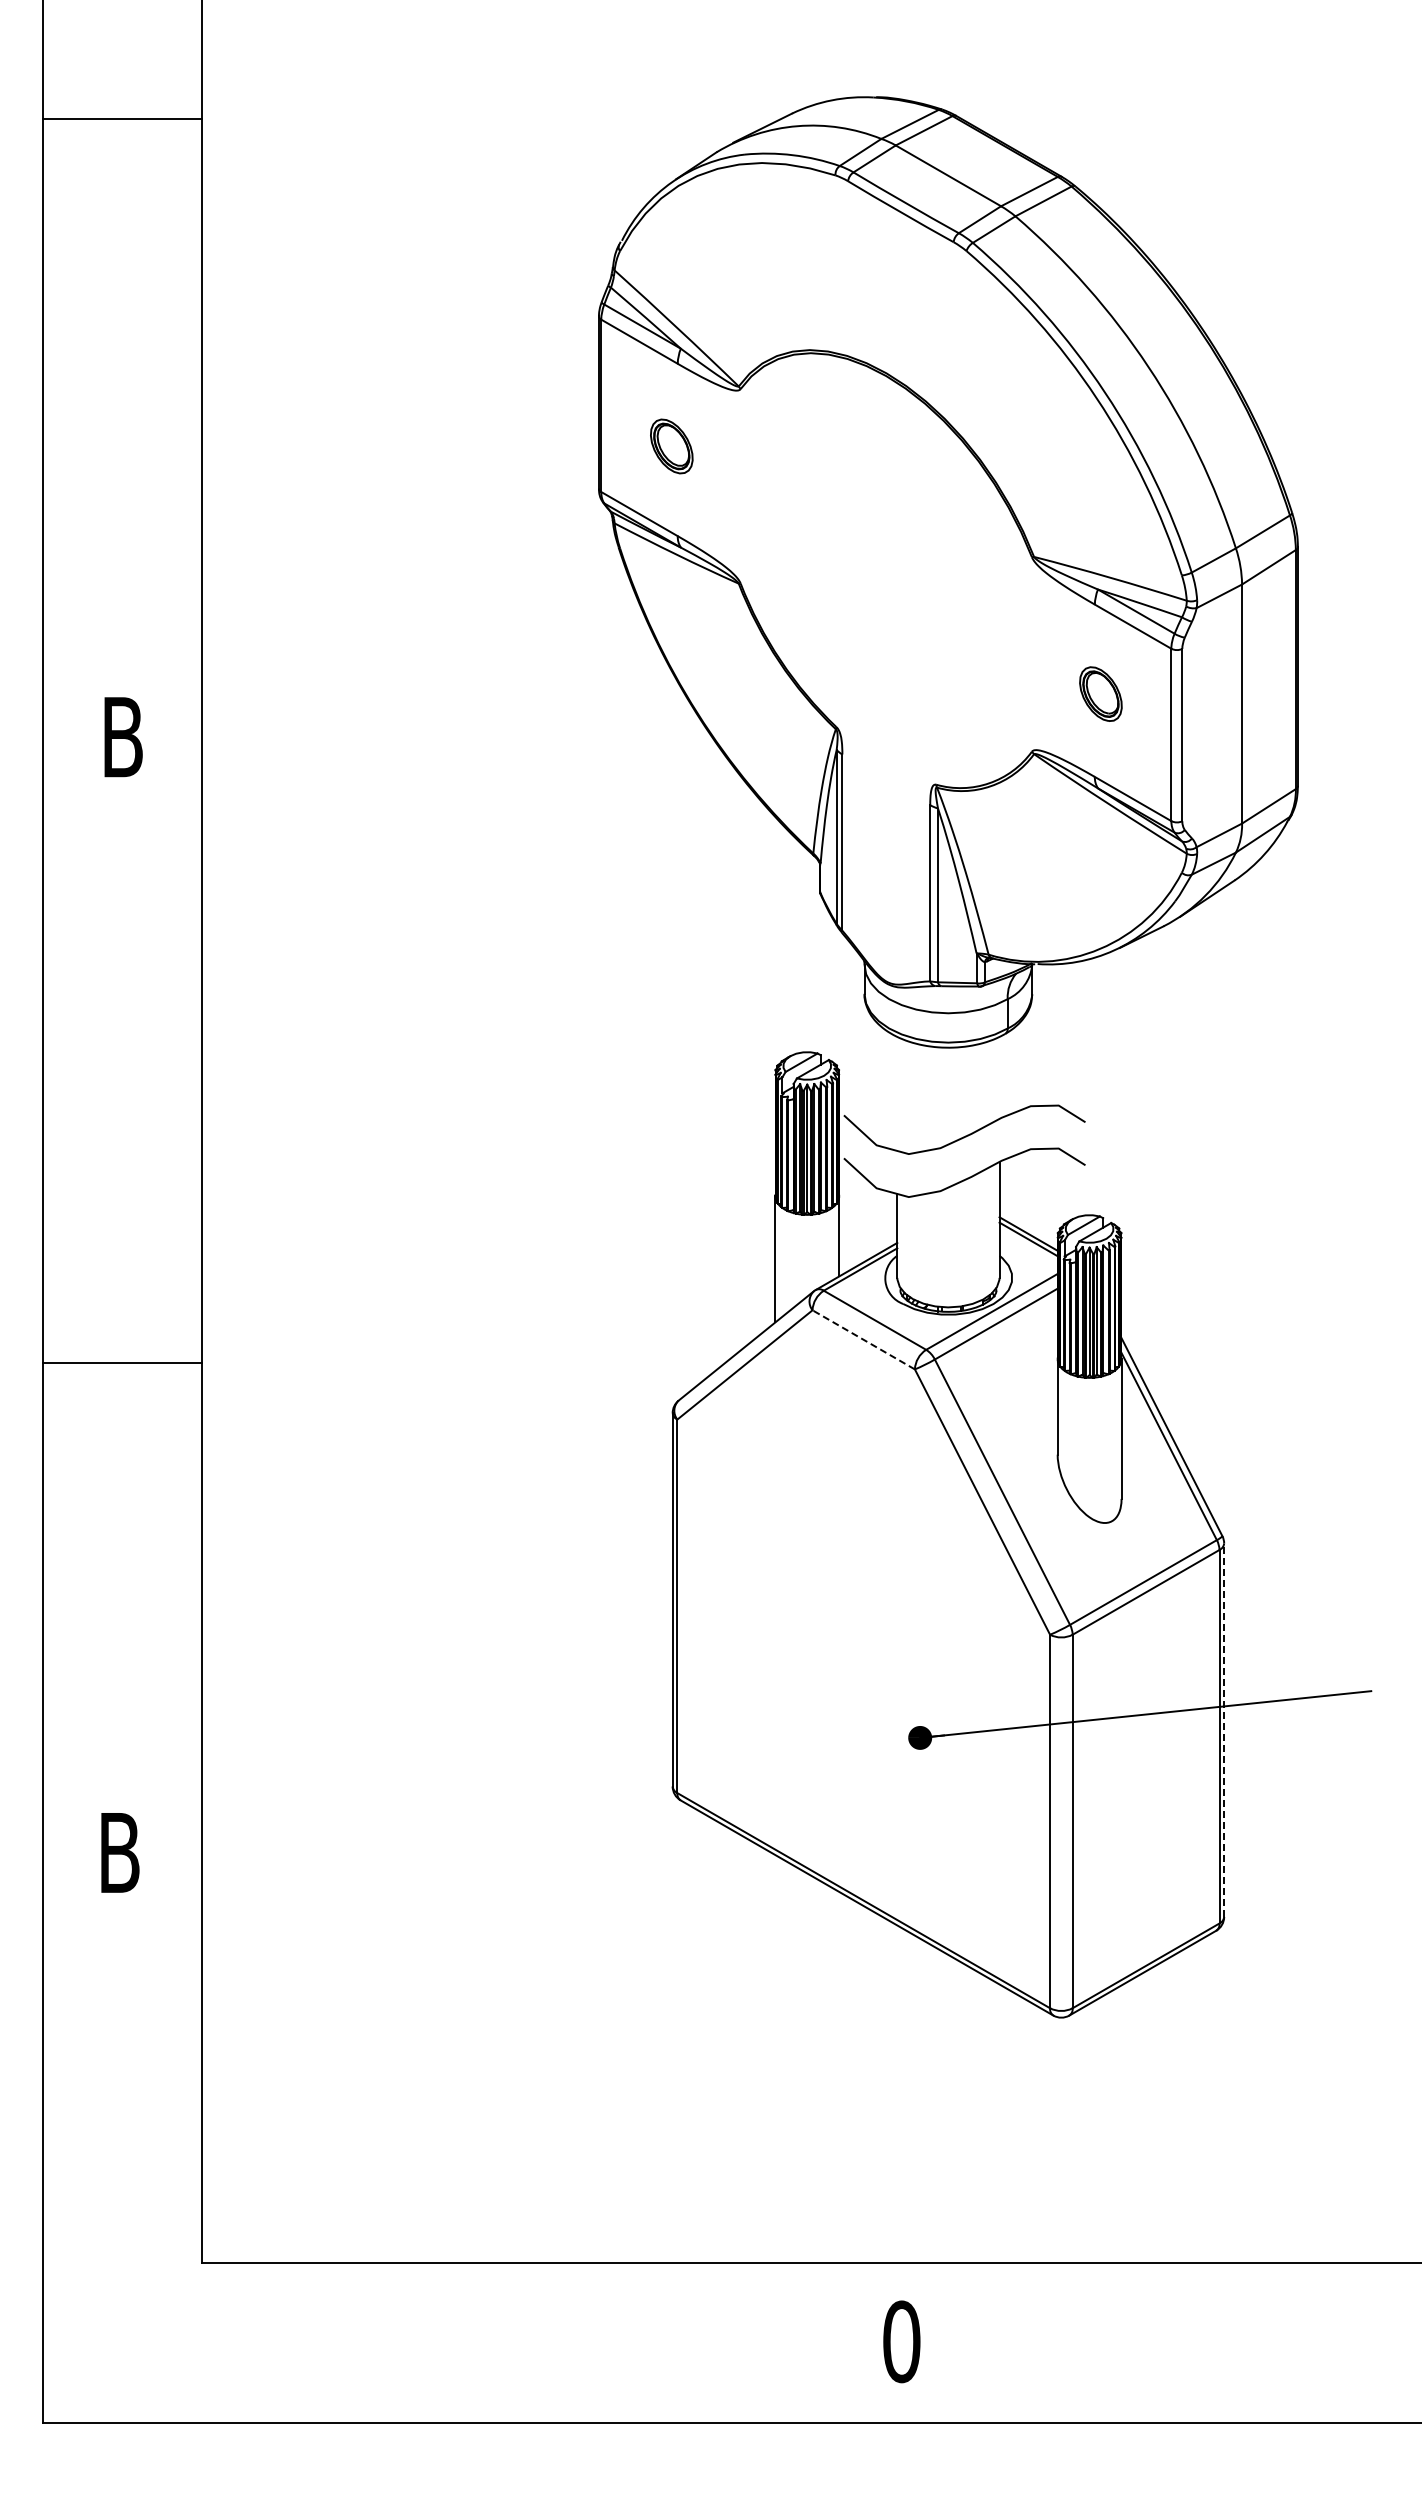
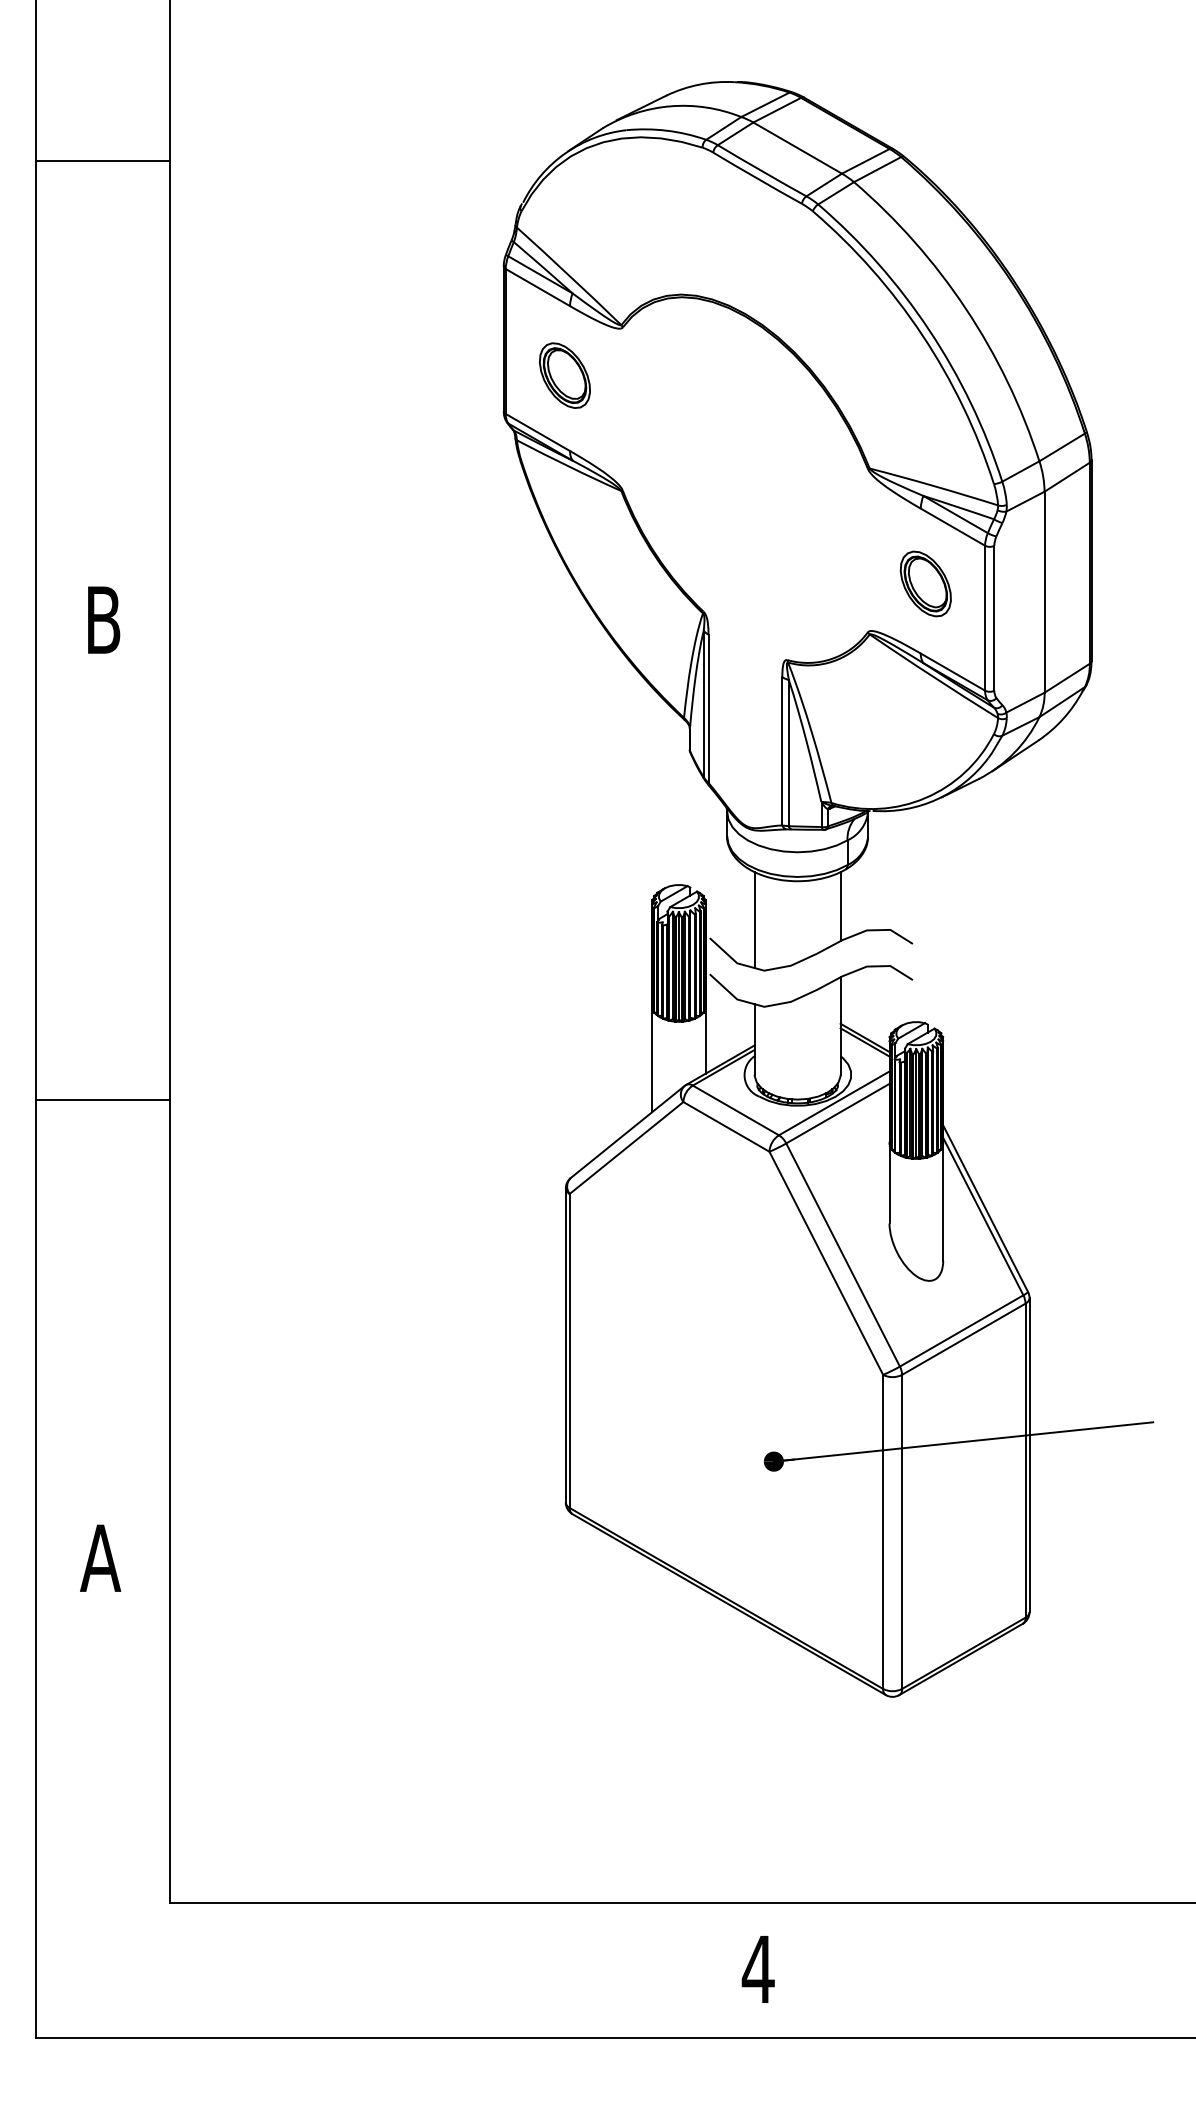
line: (122, 118) -> (103, 161), moved
part: (671, 446) -> (564, 375), size x1.43
part: (1100, 693) -> (925, 583), size x1.43
line: (999, 1077) -> (840, 906), added
line: (897, 1093) -> (754, 919), added
line: (863, 1339) -> (726, 1126), dashed -> solid
line: (122, 1363) -> (103, 1099), moved
line: (1224, 1730) -> (1029, 1455), dashed -> solid
text: (119, 1852) -> (100, 1557), B -> A
text: (901, 2341) -> (758, 1969), 0 -> 4

